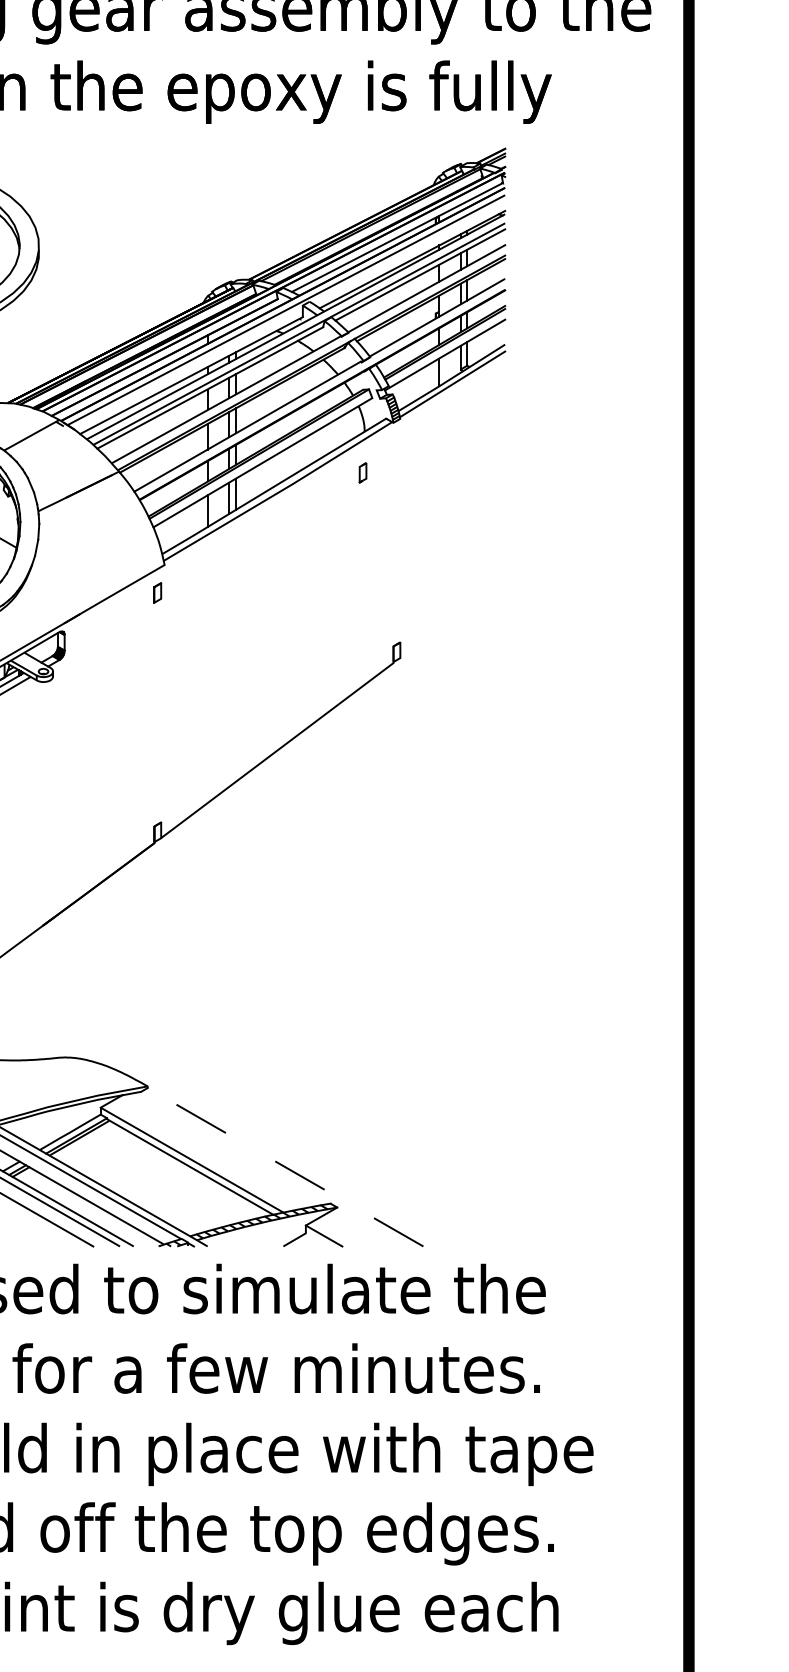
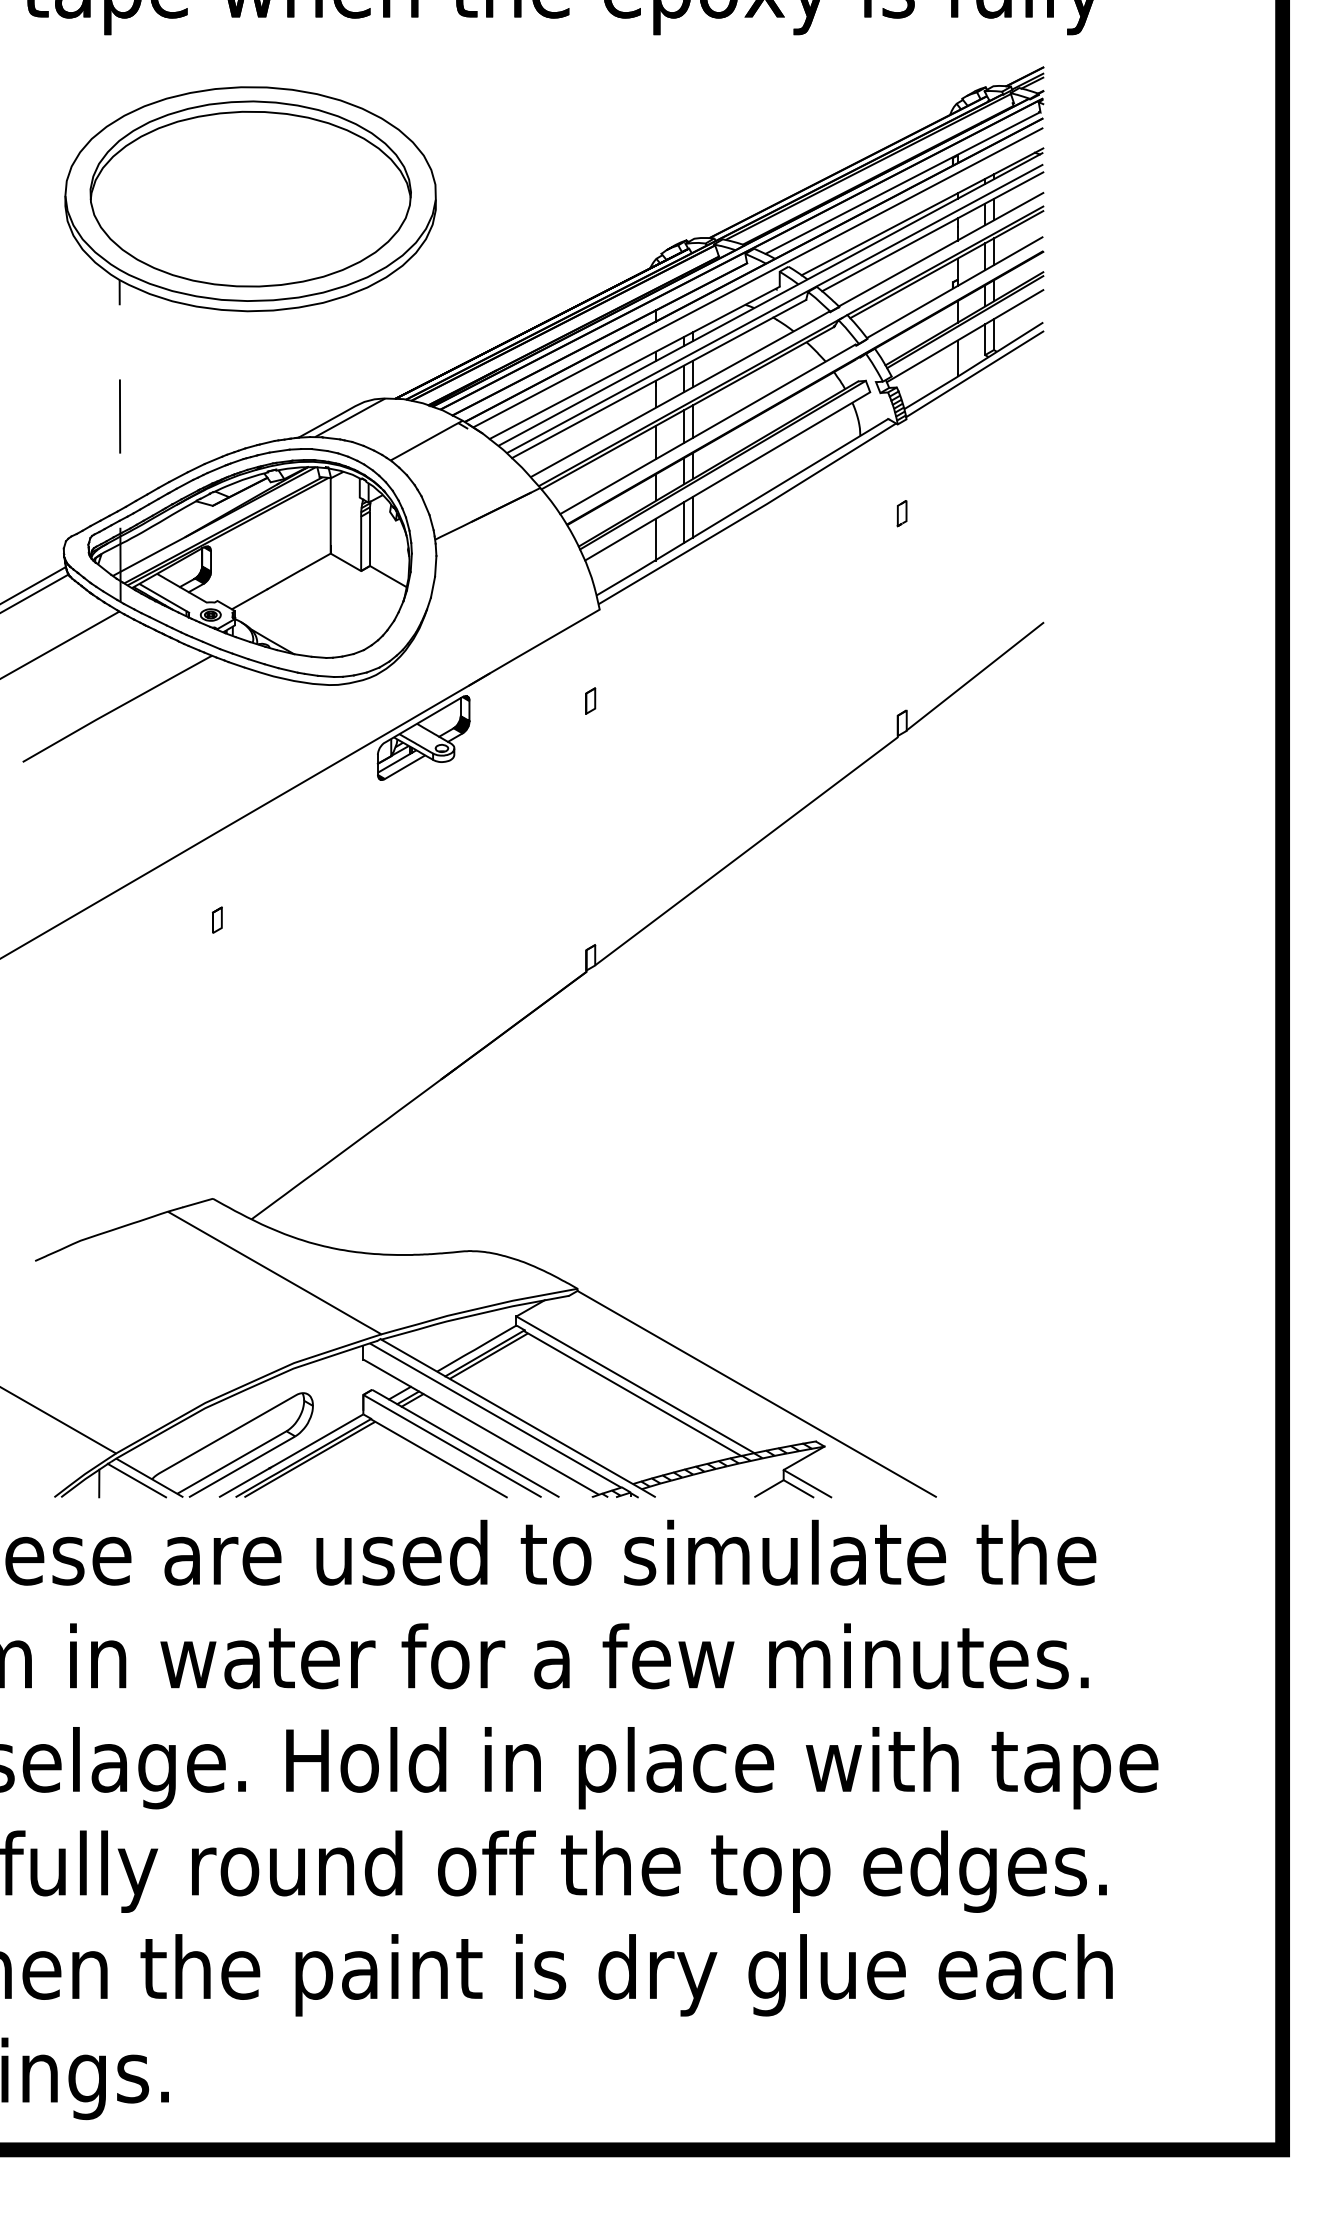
part: (362, 472) -> (901, 513), moved
part: (157, 592) -> (590, 700), moved
line: (452, 616) -> (974, 676), added
line: (285, 1167) -> (757, 1394), dashed -> solid
line: (317, 1239) -> (798, 1488), added

